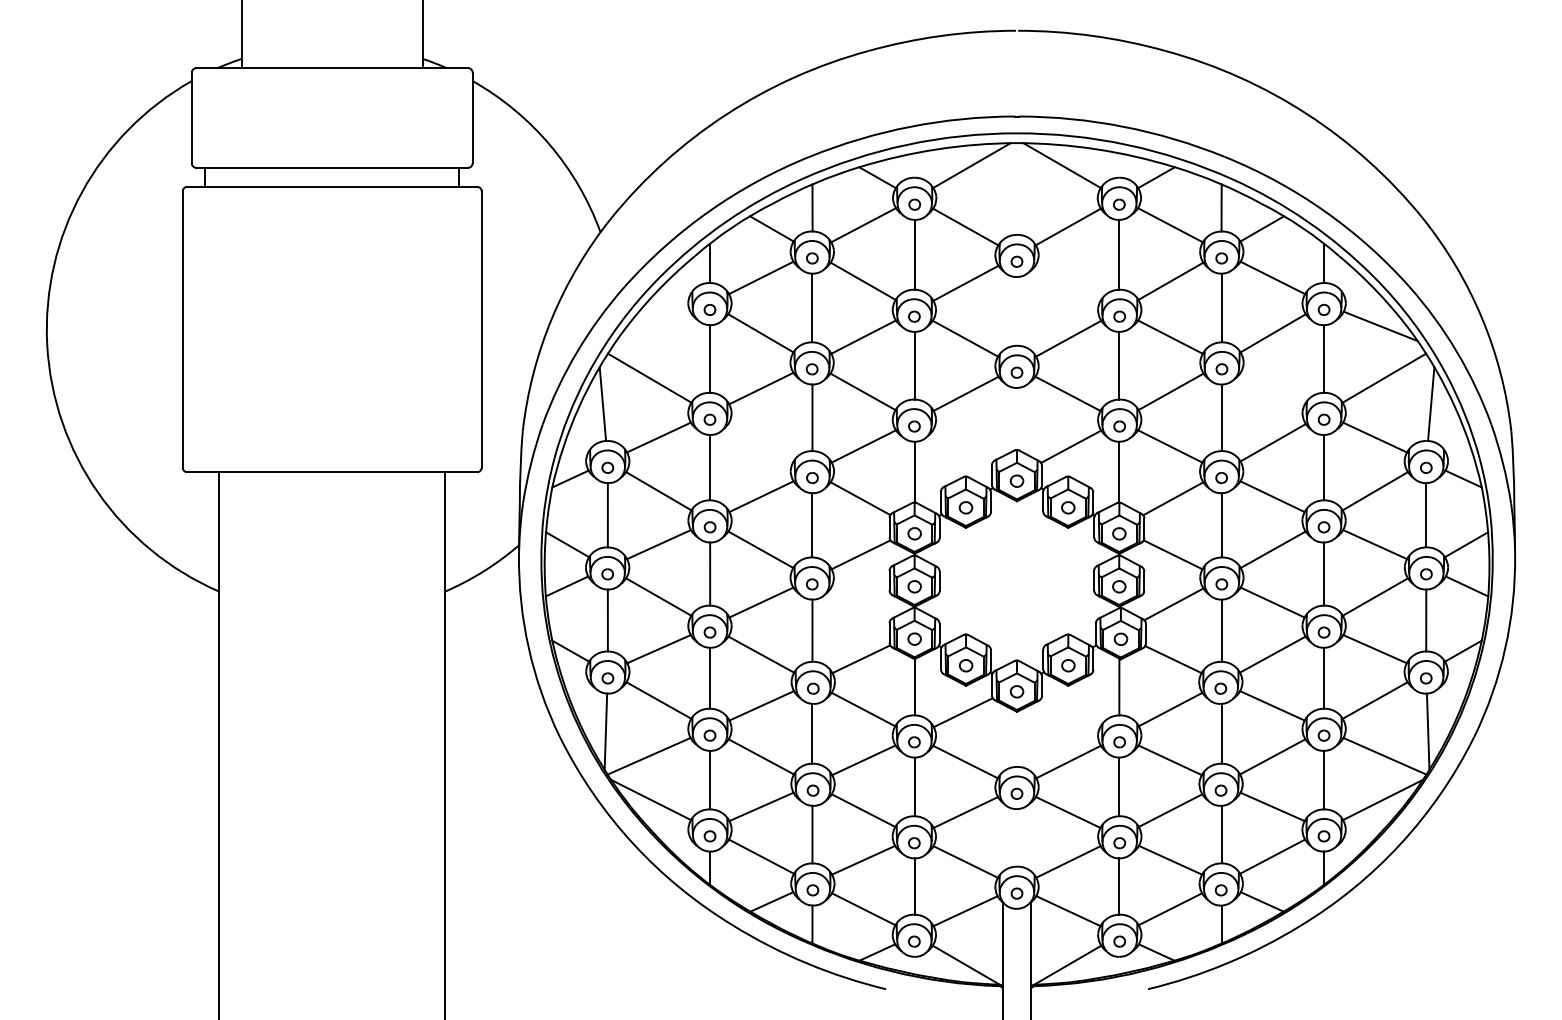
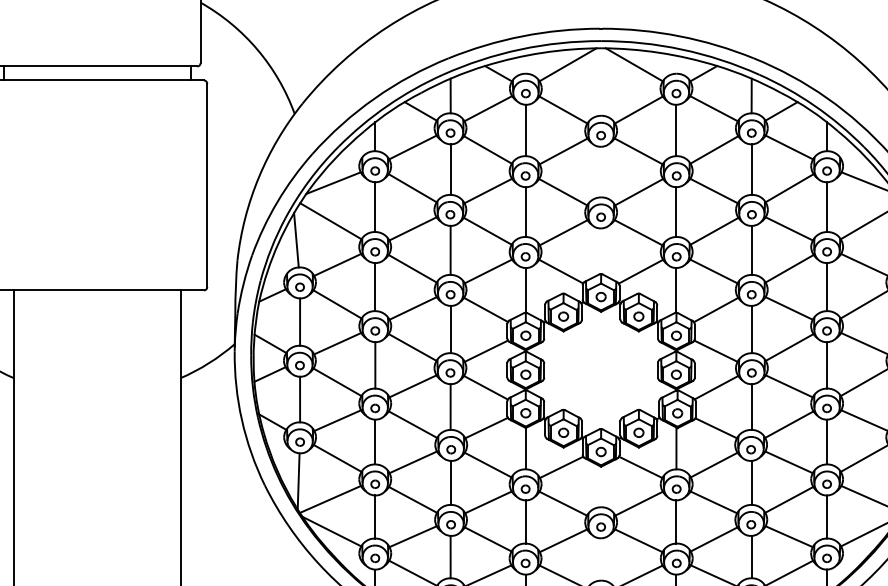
line: (1067, 282) -> (638, 150), added
line: (653, 326) -> (333, 183), added
line: (1272, 388) -> (789, 228), added
line: (760, 442) -> (412, 268), added
line: (962, 446) -> (561, 271), added
line: (860, 604) -> (485, 387), added
line: (1070, 712) -> (640, 467), added

